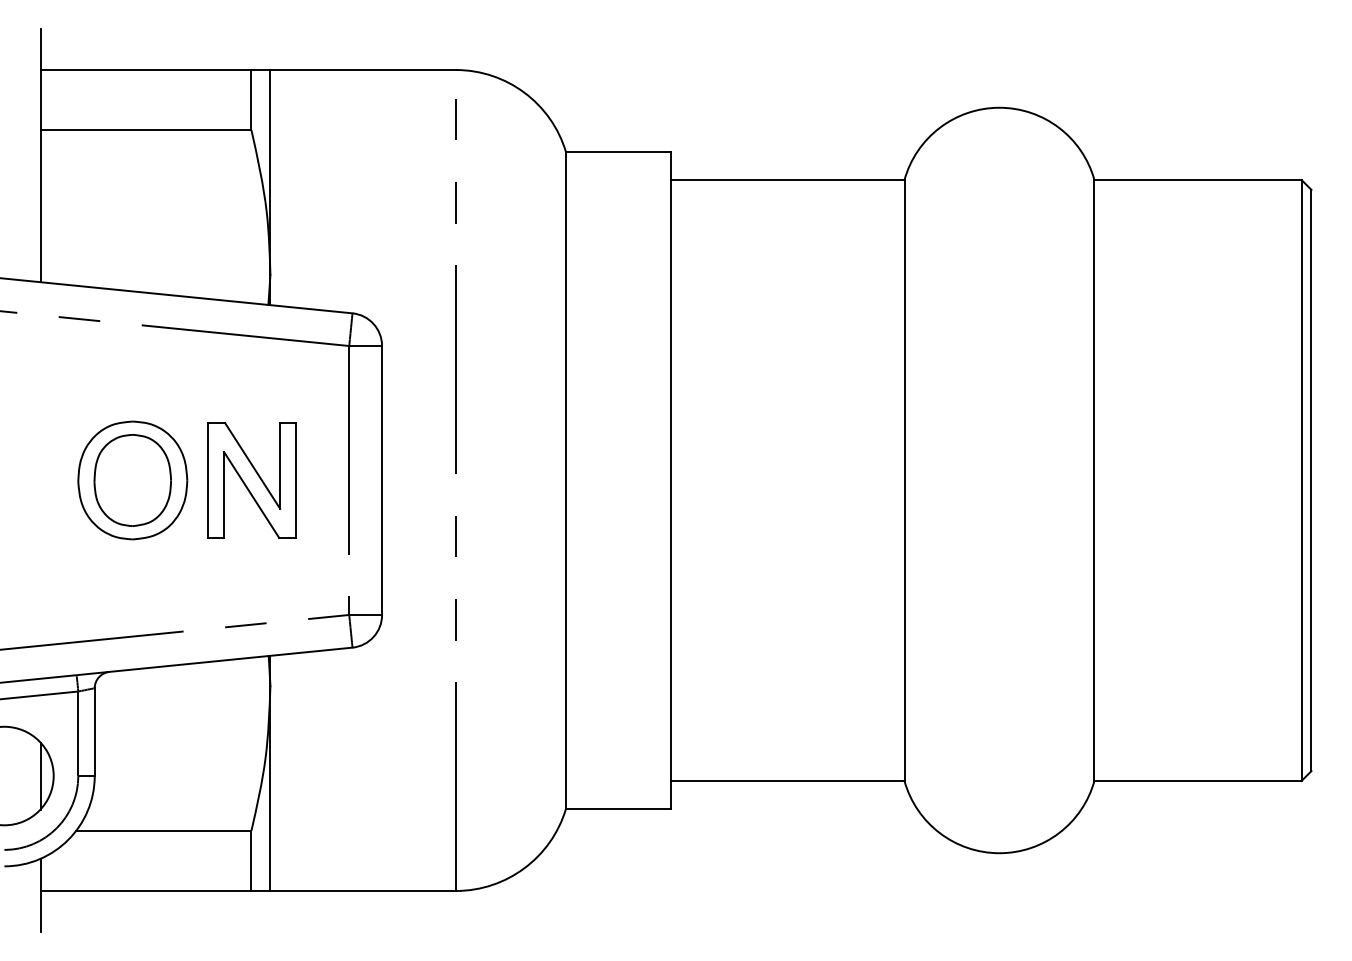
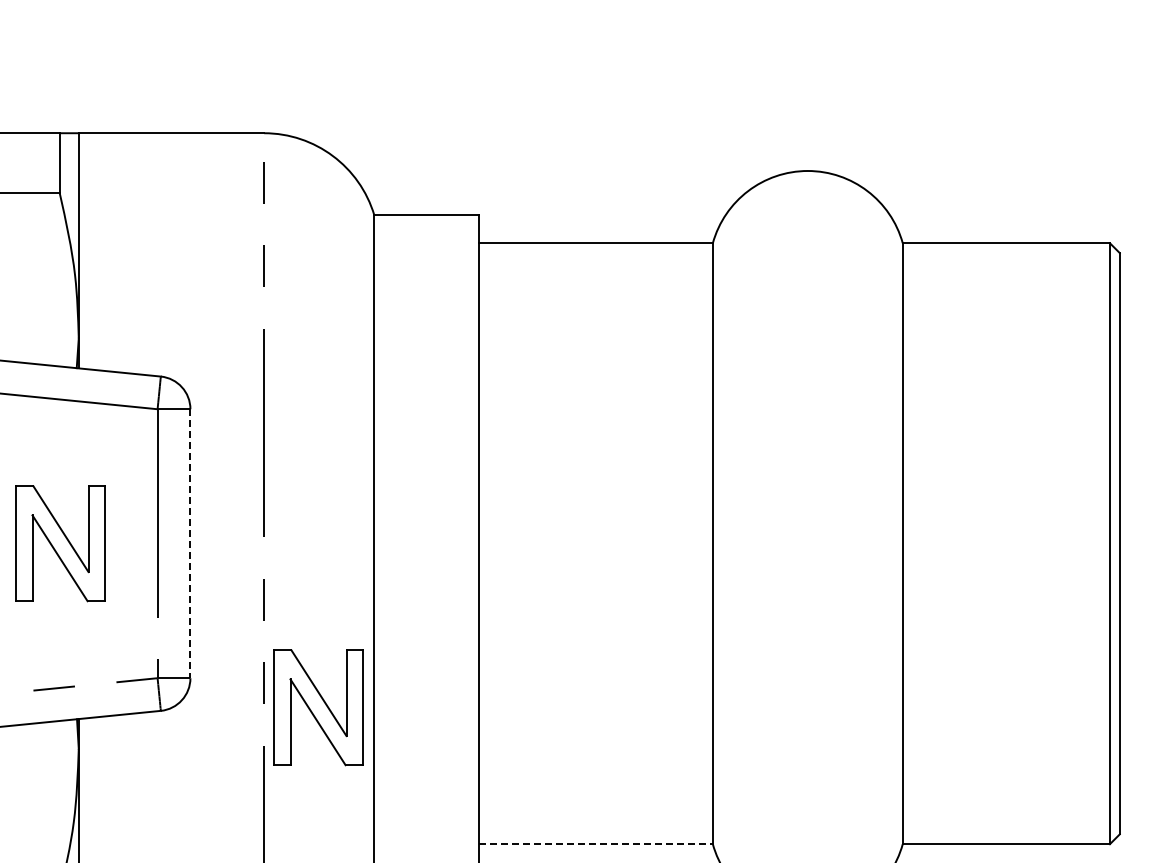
line: (382, 480) -> (190, 543), solid -> dashed
part: (509, 644) -> (317, 707), added
line: (787, 780) -> (595, 843), solid -> dashed

